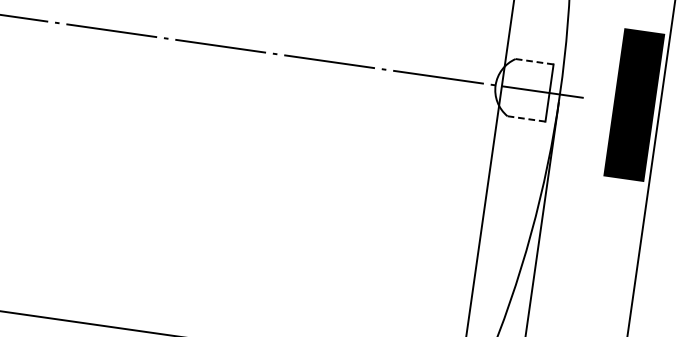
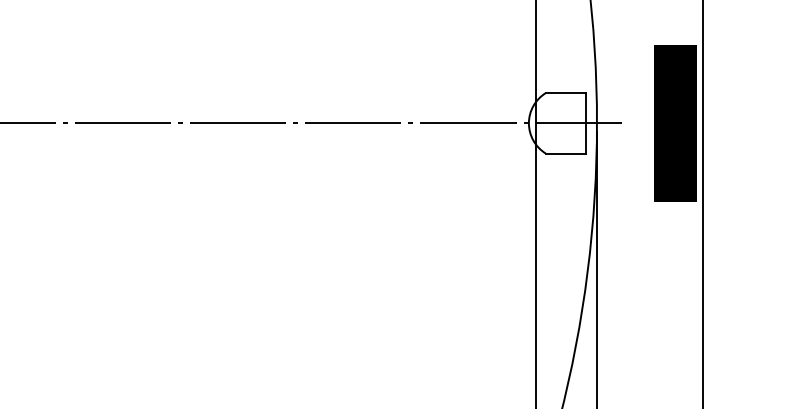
line: (534, 62) -> (565, 93), dashed -> solid
line: (526, 118) -> (565, 153), dashed -> solid

